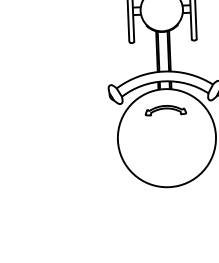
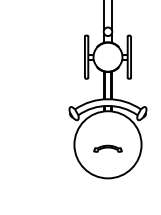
part: (165, 109) -> (107, 148), moved

